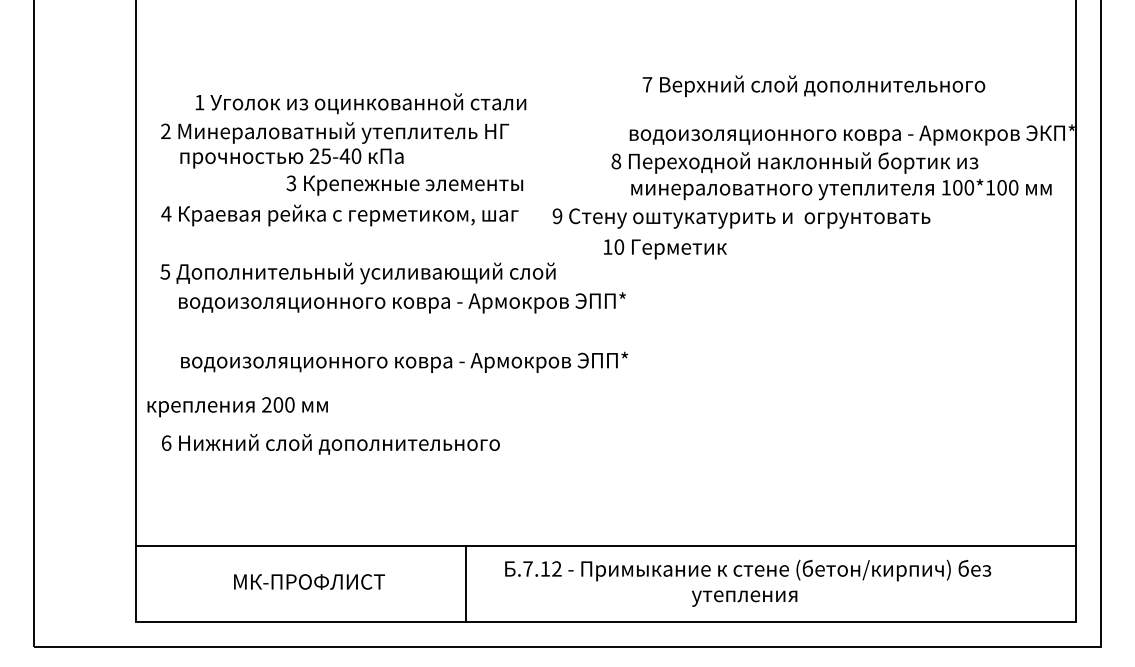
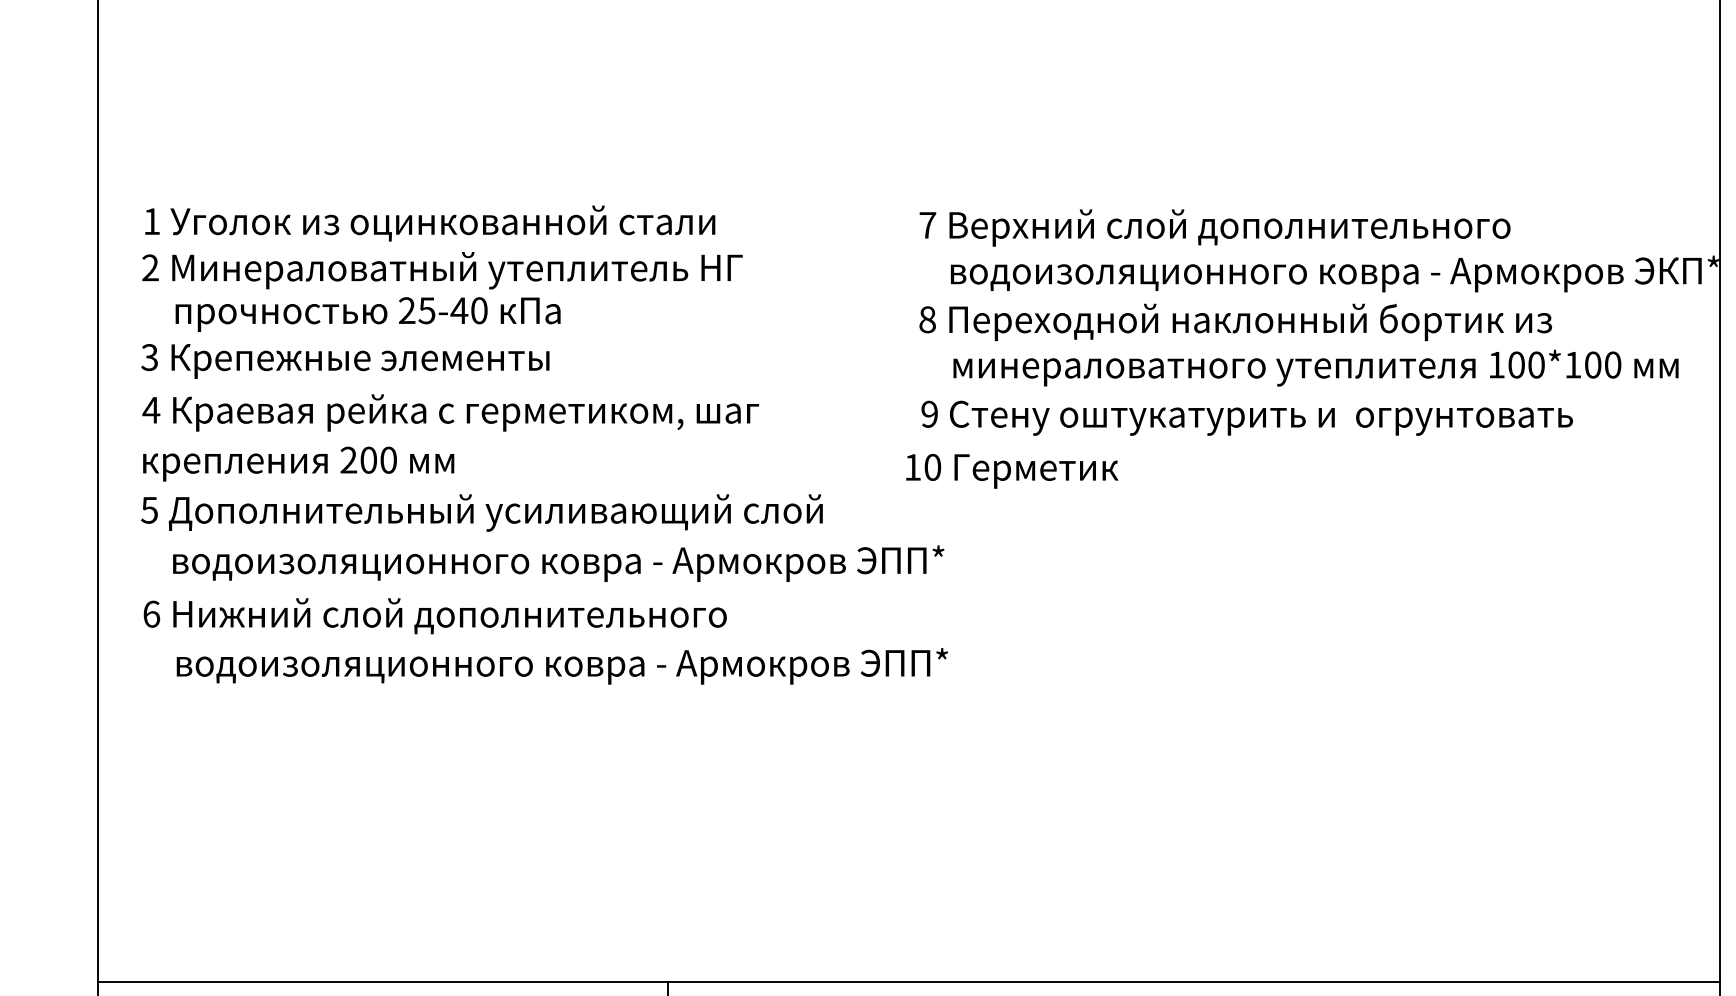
text: (813, 86) -> (1214, 228), moved
text: (360, 103) -> (429, 223), moved
text: (404, 185) -> (344, 361), moved
text: (741, 218) -> (1247, 418), moved
text: (237, 407) -> (298, 464), moved
text: (330, 444) -> (434, 616), moved

